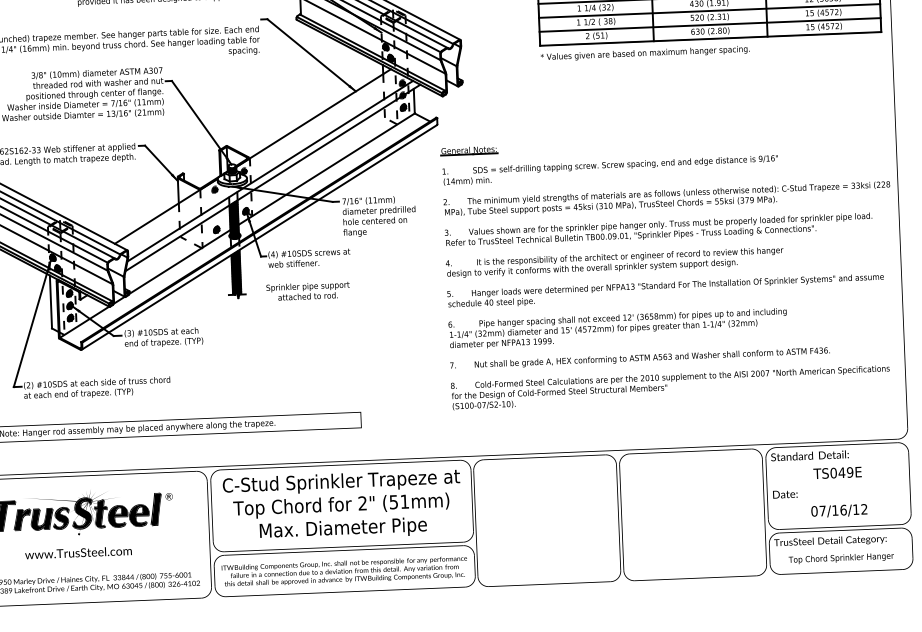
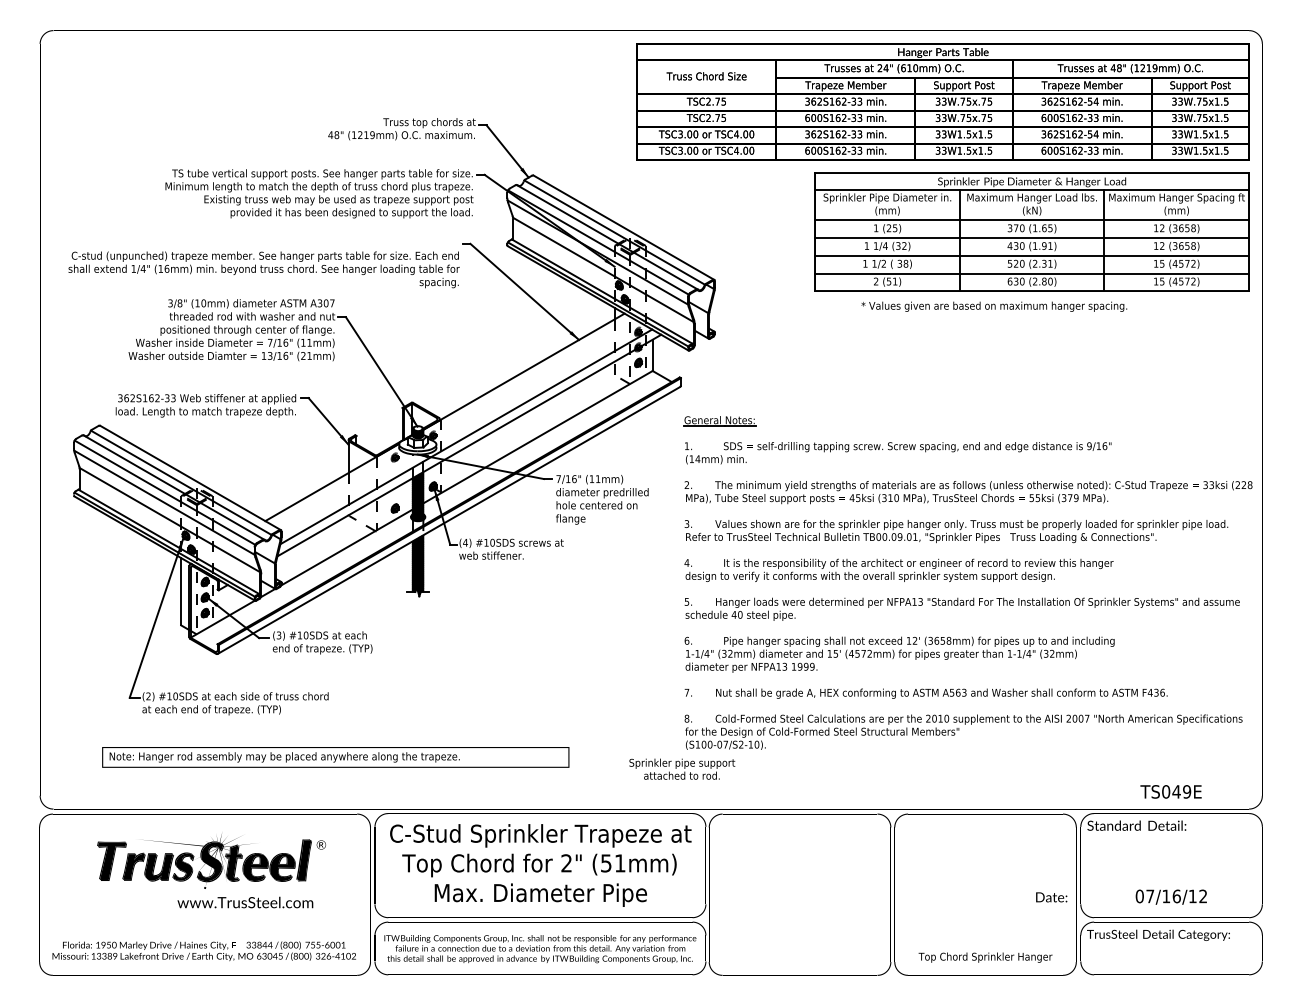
text: (645, 53) -> (994, 306), moved
text: (308, 290) -> (682, 768), moved
text: (837, 472) -> (1170, 791), moved
text: (785, 494) -> (1051, 897), moved
text: (78, 552) -> (245, 902), moved
text: (841, 558) -> (985, 957), moved

